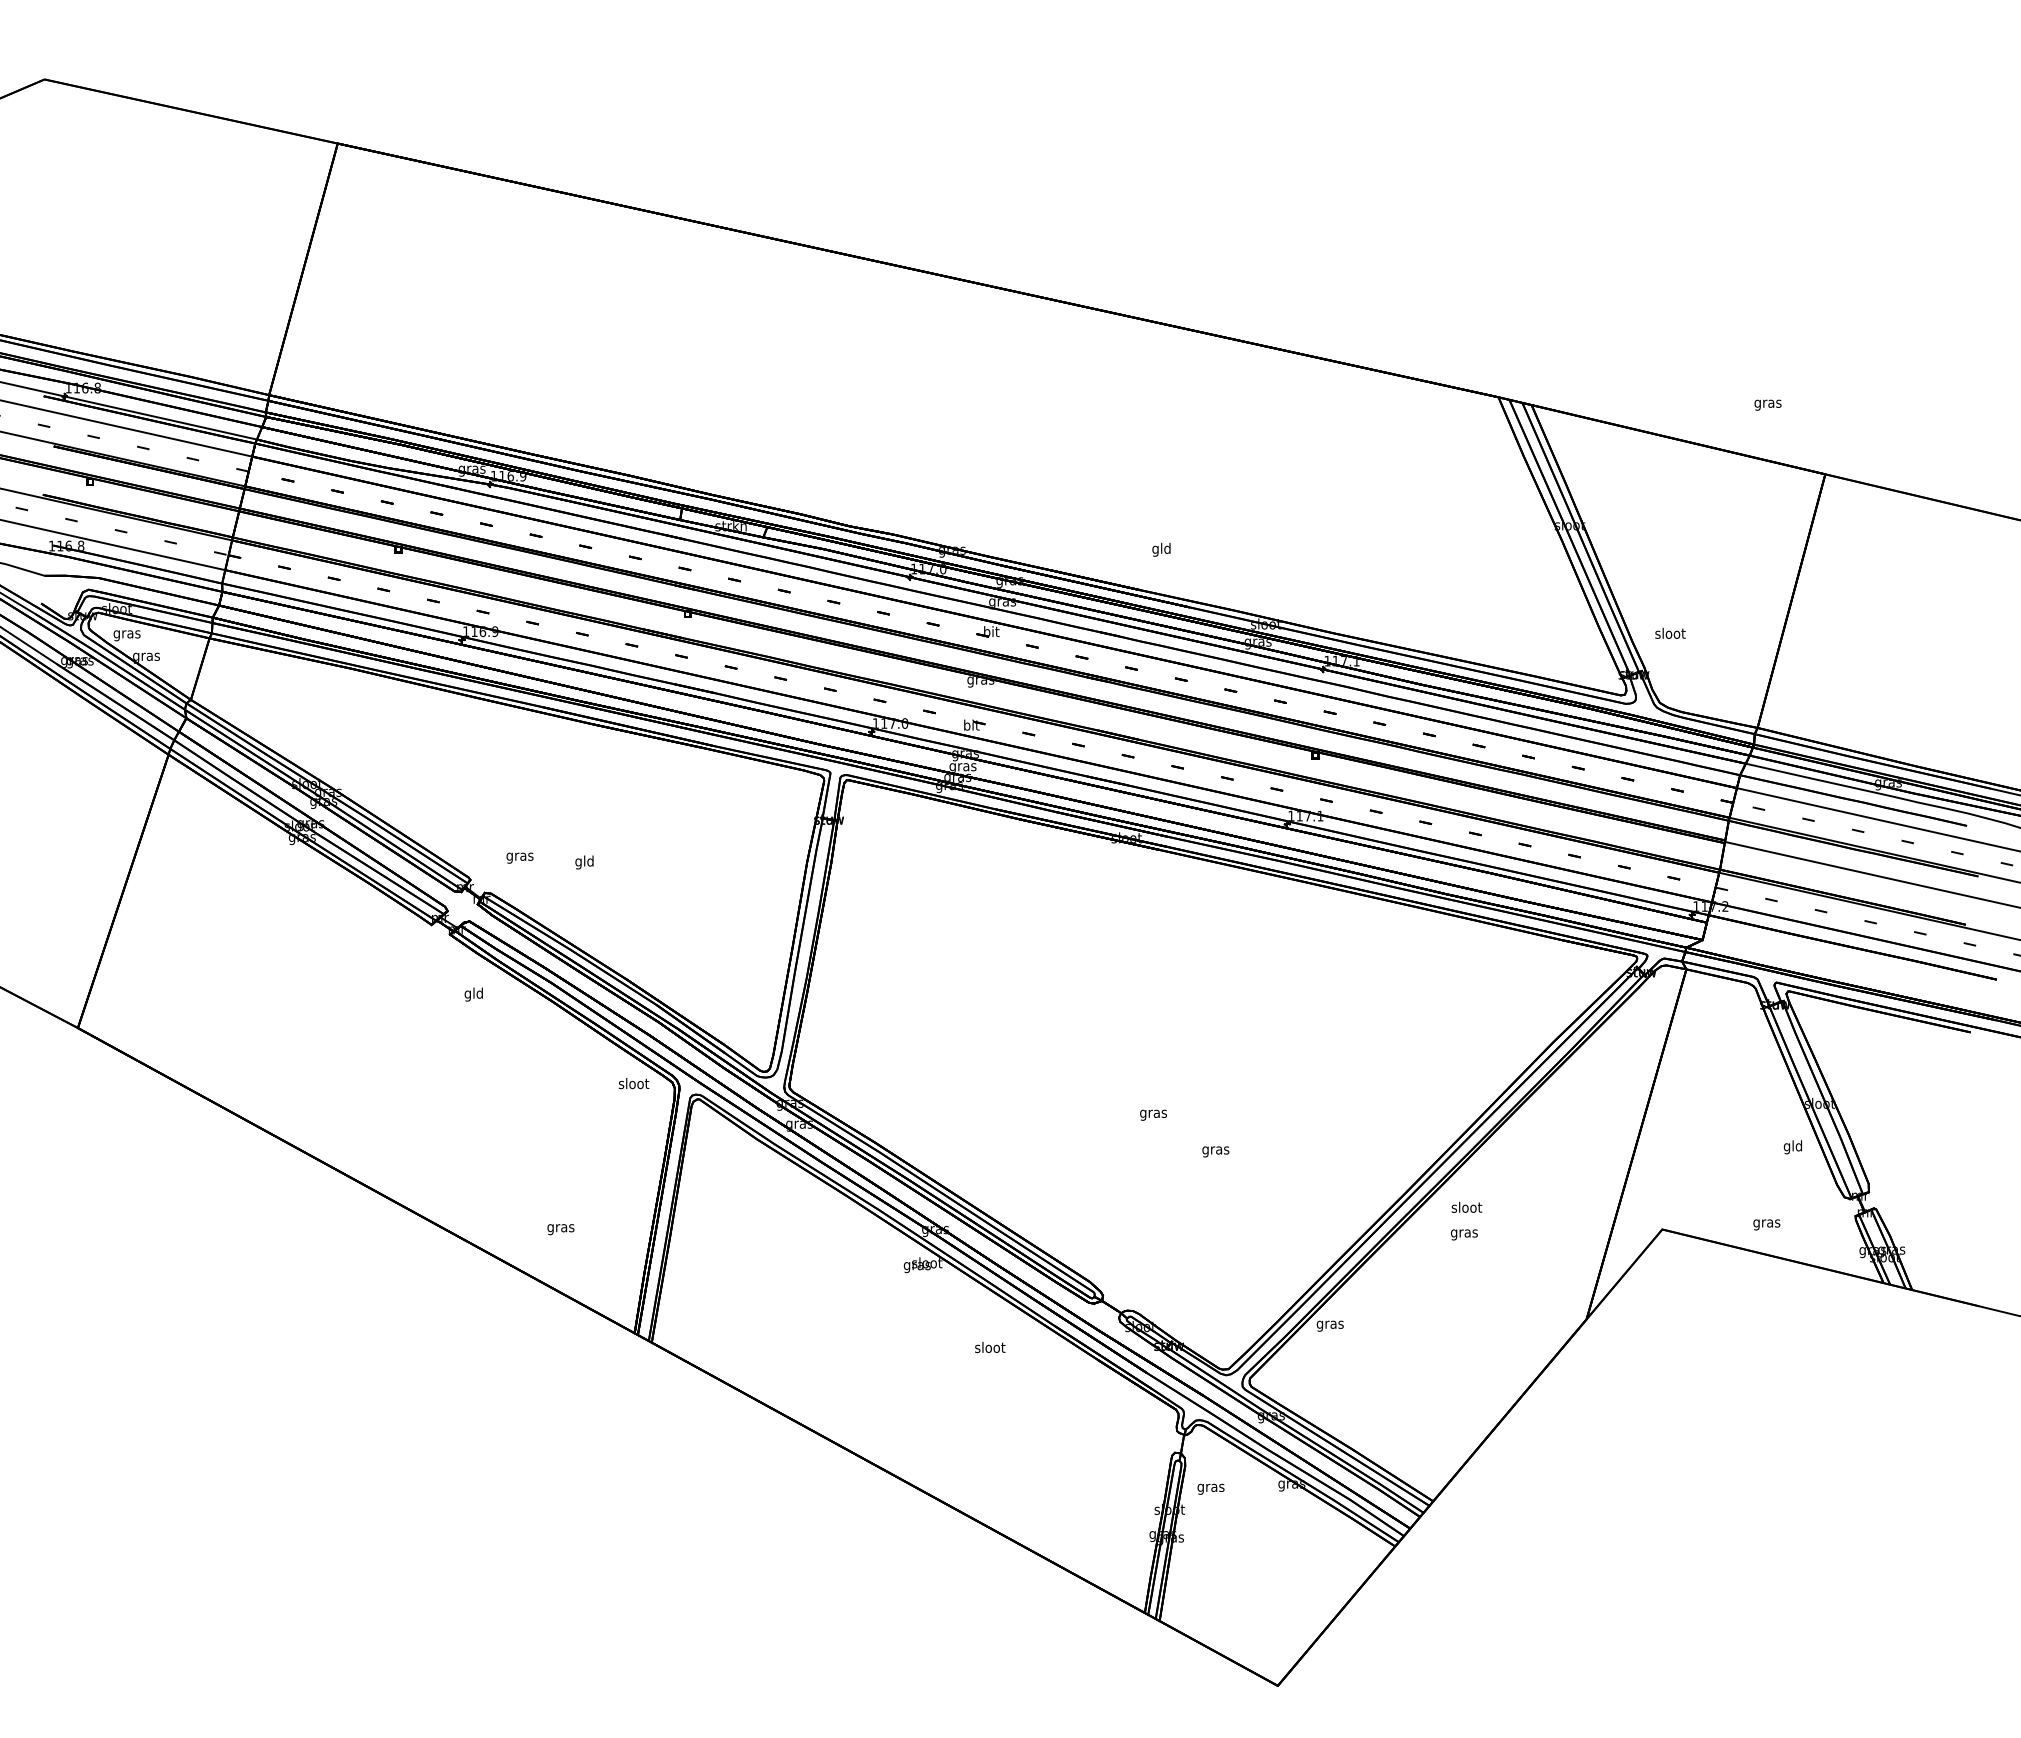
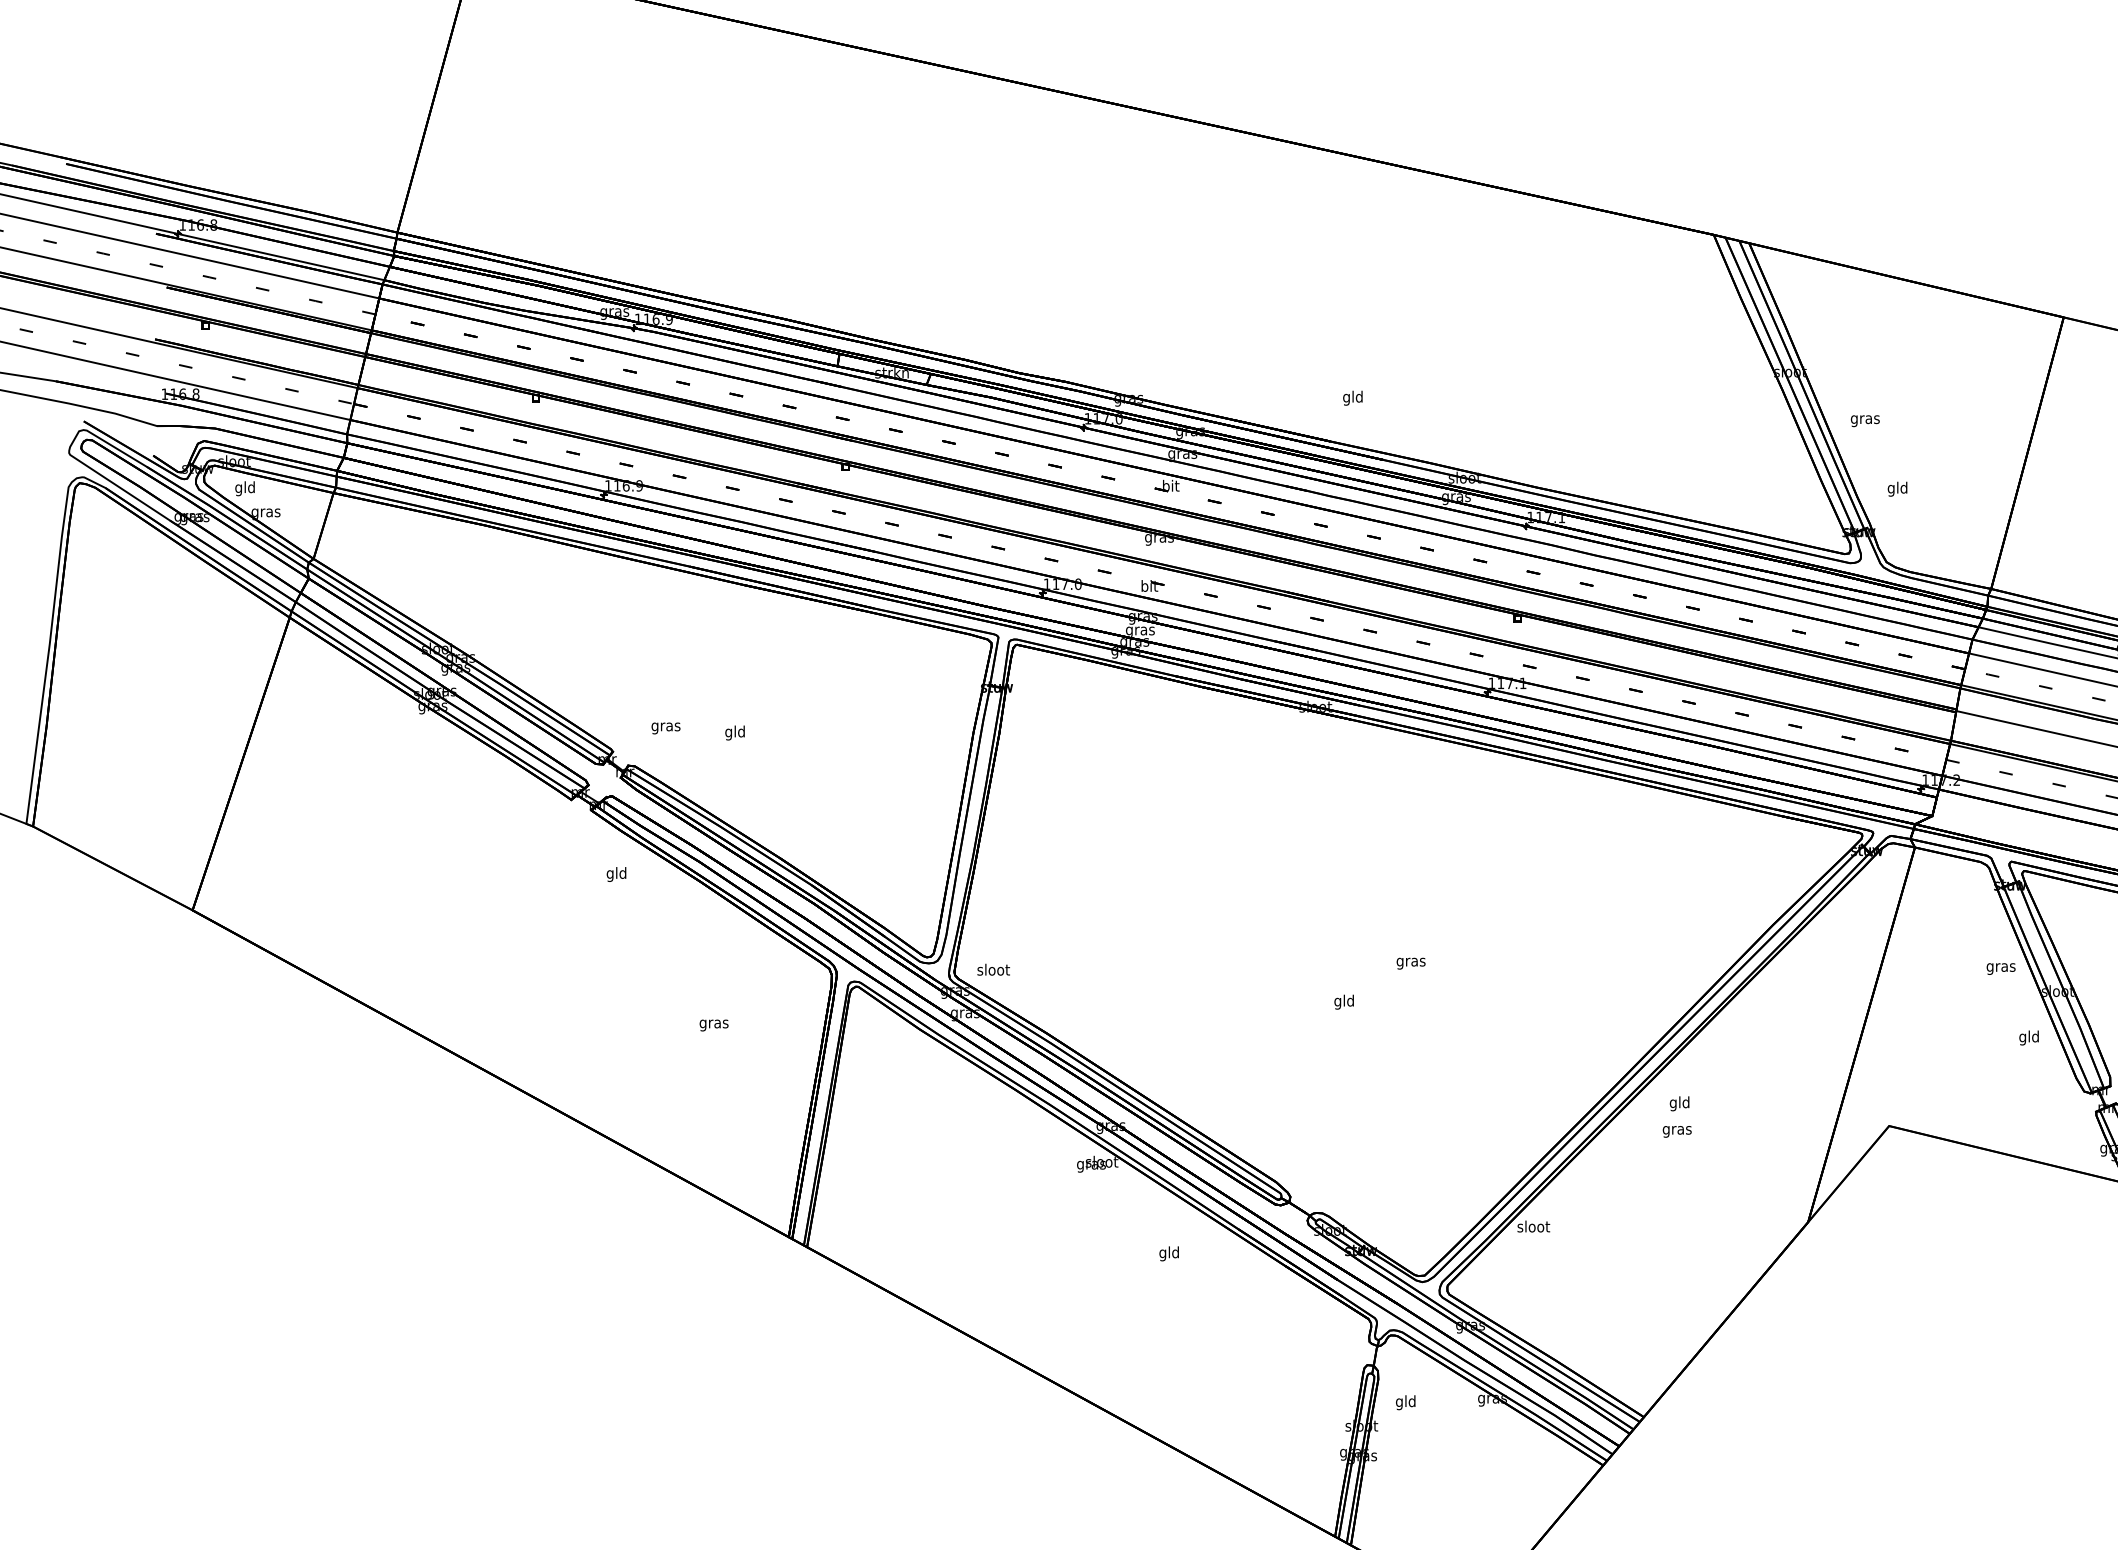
text: (1767, 404) -> (1864, 420), moved
text: (126, 634) -> (244, 488), gras -> gld
text: (1670, 634) -> (1897, 488), sloot -> gld
text: (633, 1083) -> (993, 969), moved
text: (1153, 1113) -> (1344, 1001), gras -> gld
text: (1215, 1151) -> (1410, 963), moved
text: (1466, 1208) -> (1679, 1103), sloot -> gld
text: (1766, 1224) -> (2000, 968), moved
text: (560, 1229) -> (713, 1025), moved
text: (1330, 1324) -> (1533, 1227), gras -> sloot
text: (990, 1348) -> (1169, 1253), sloot -> gld
text: (1210, 1487) -> (1405, 1402), gras -> gld

